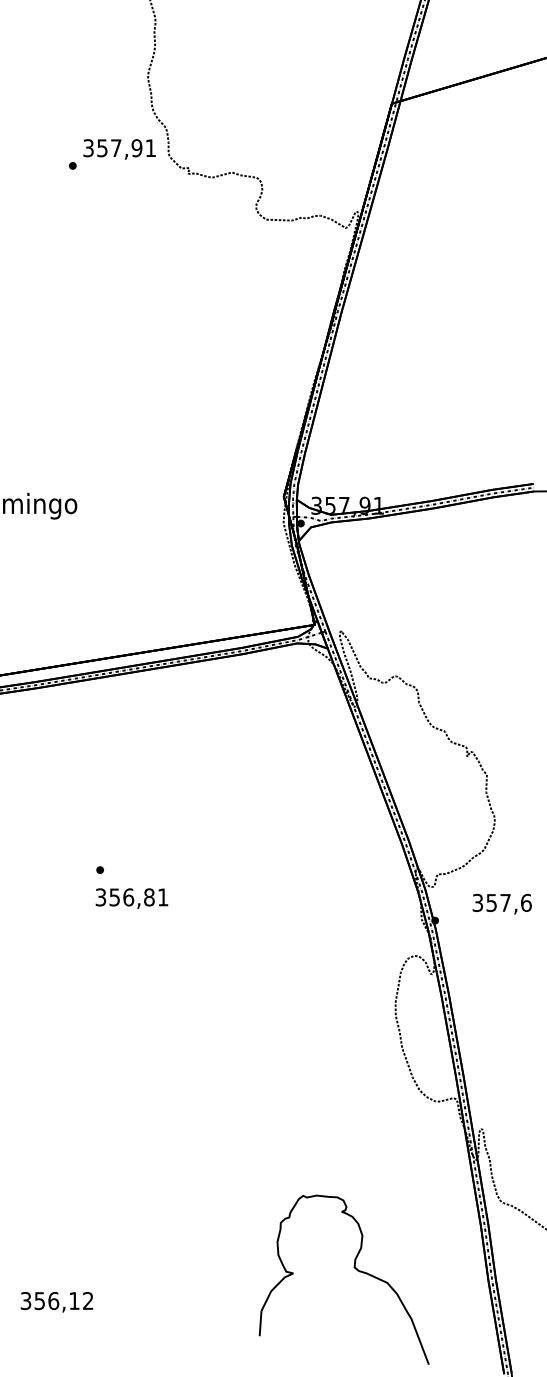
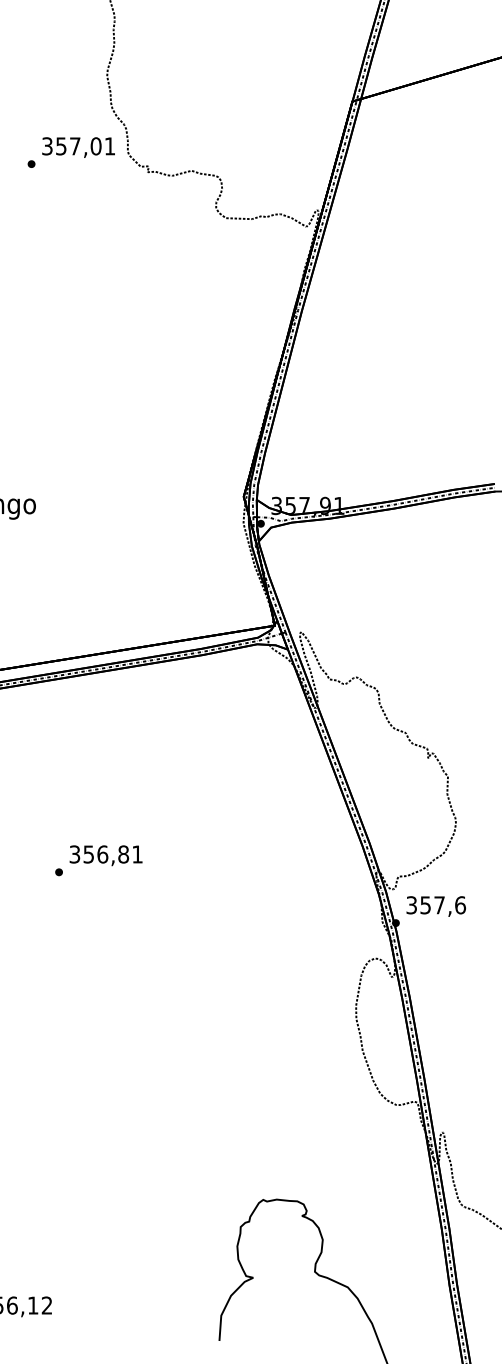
text: (136, 148) -> (95, 146), 357,91 -> 357,01
text: (131, 898) -> (105, 855), moved
text: (501, 903) -> (435, 905), moved

